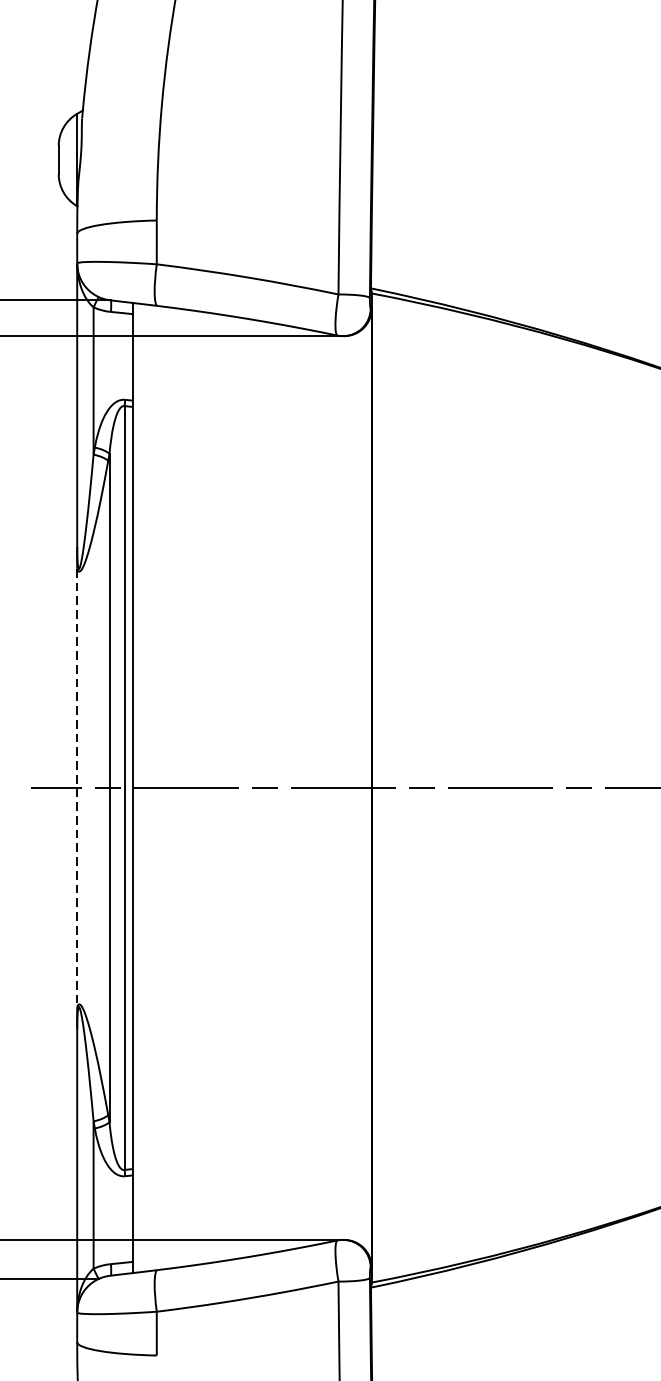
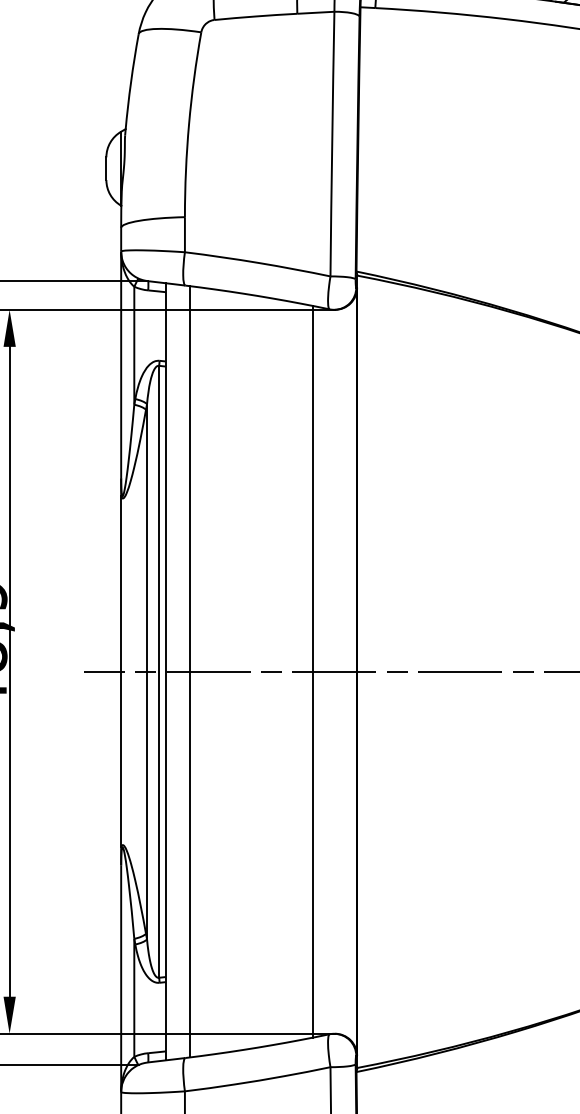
line: (77, 787) -> (121, 671), dashed -> solid
line: (163, 787) -> (190, 671), added
line: (317, 787) -> (313, 671), added

